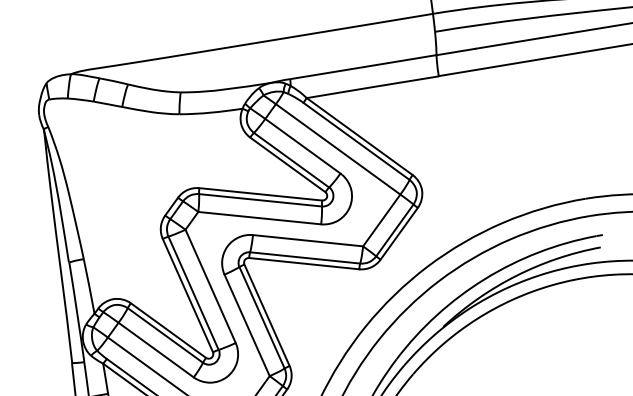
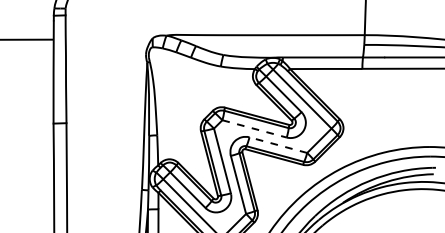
line: (261, 218) -> (255, 129), solid -> dashed
line: (308, 241) -> (278, 145), solid -> dashed

